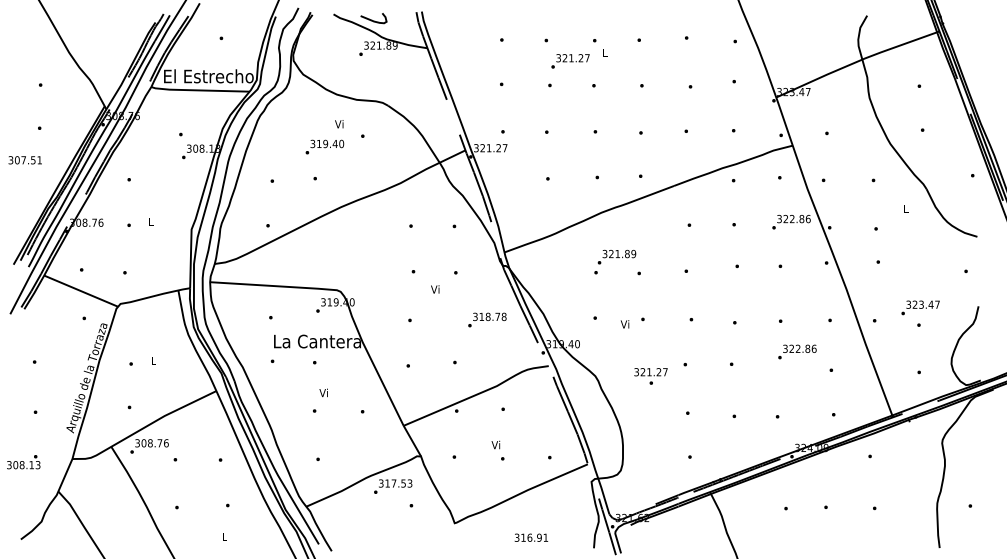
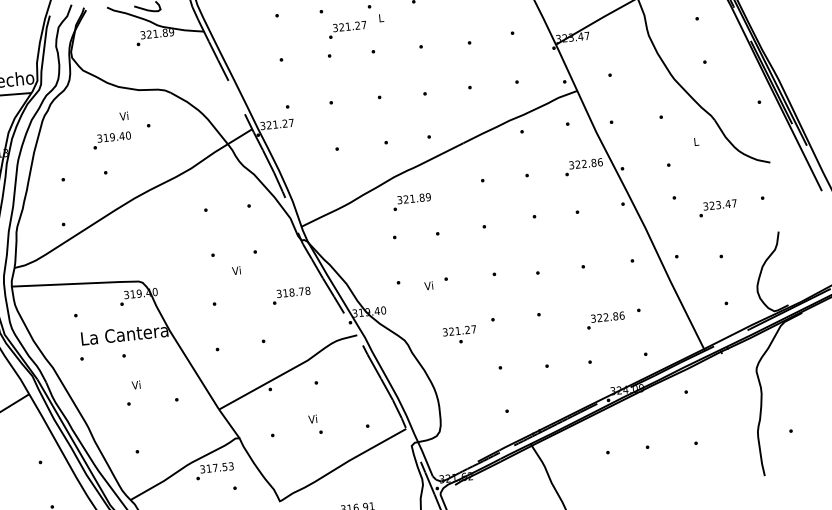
text: (616, 256) -> (411, 201), moved
text: (920, 307) -> (717, 207), moved
text: (797, 351) -> (605, 320), moved

